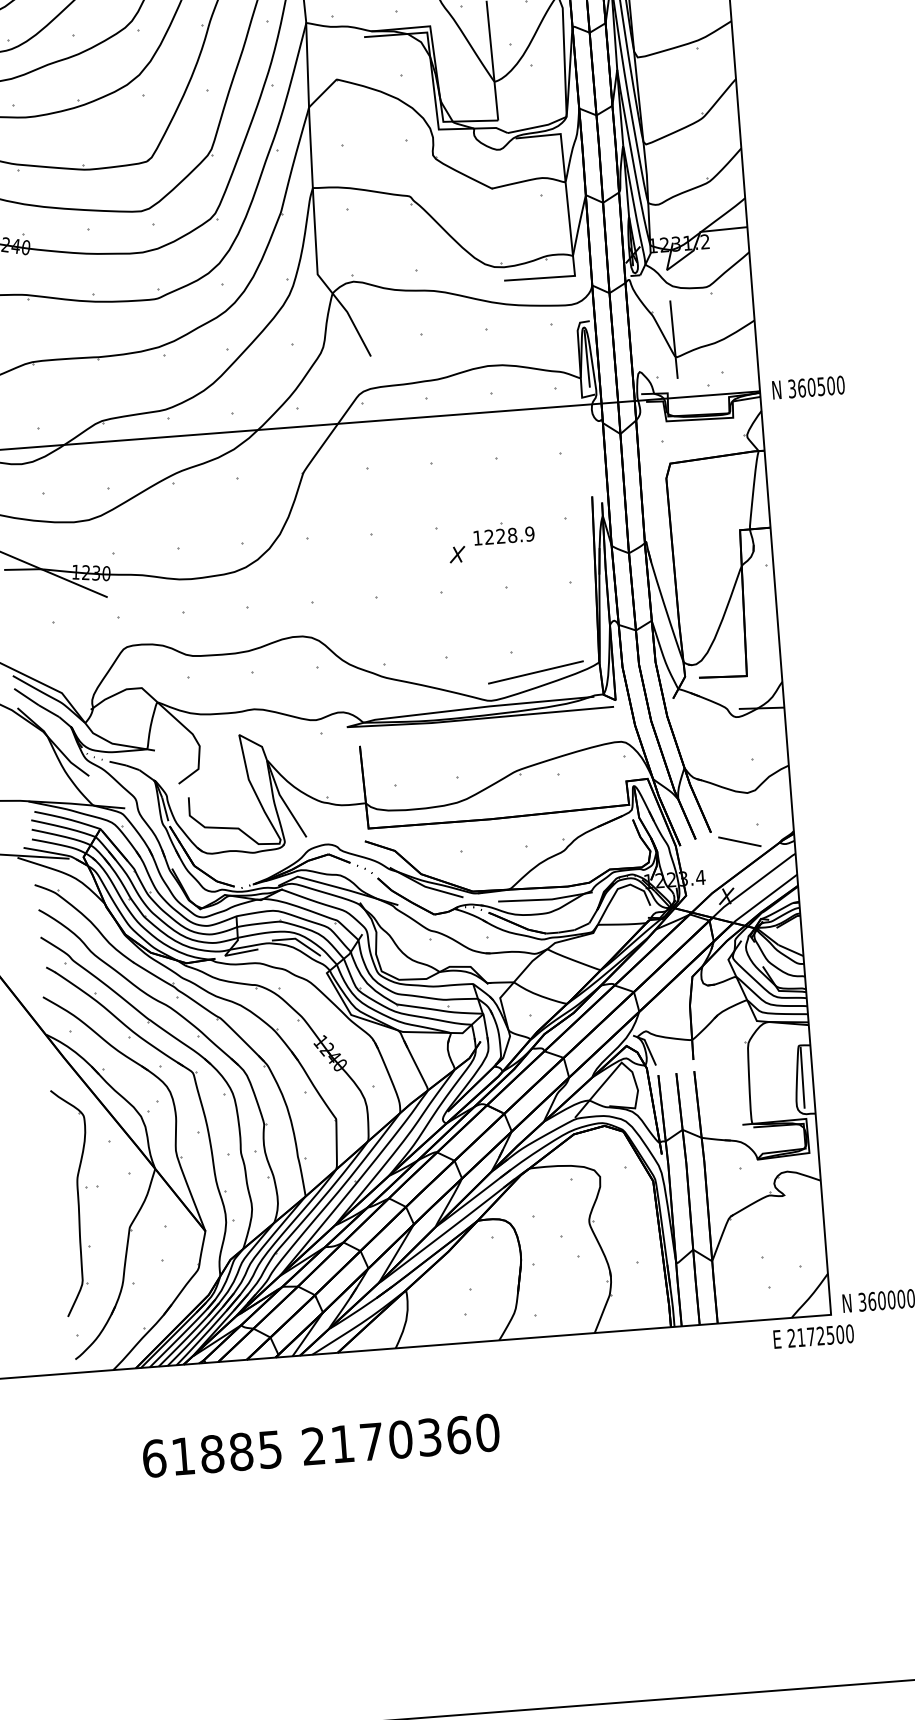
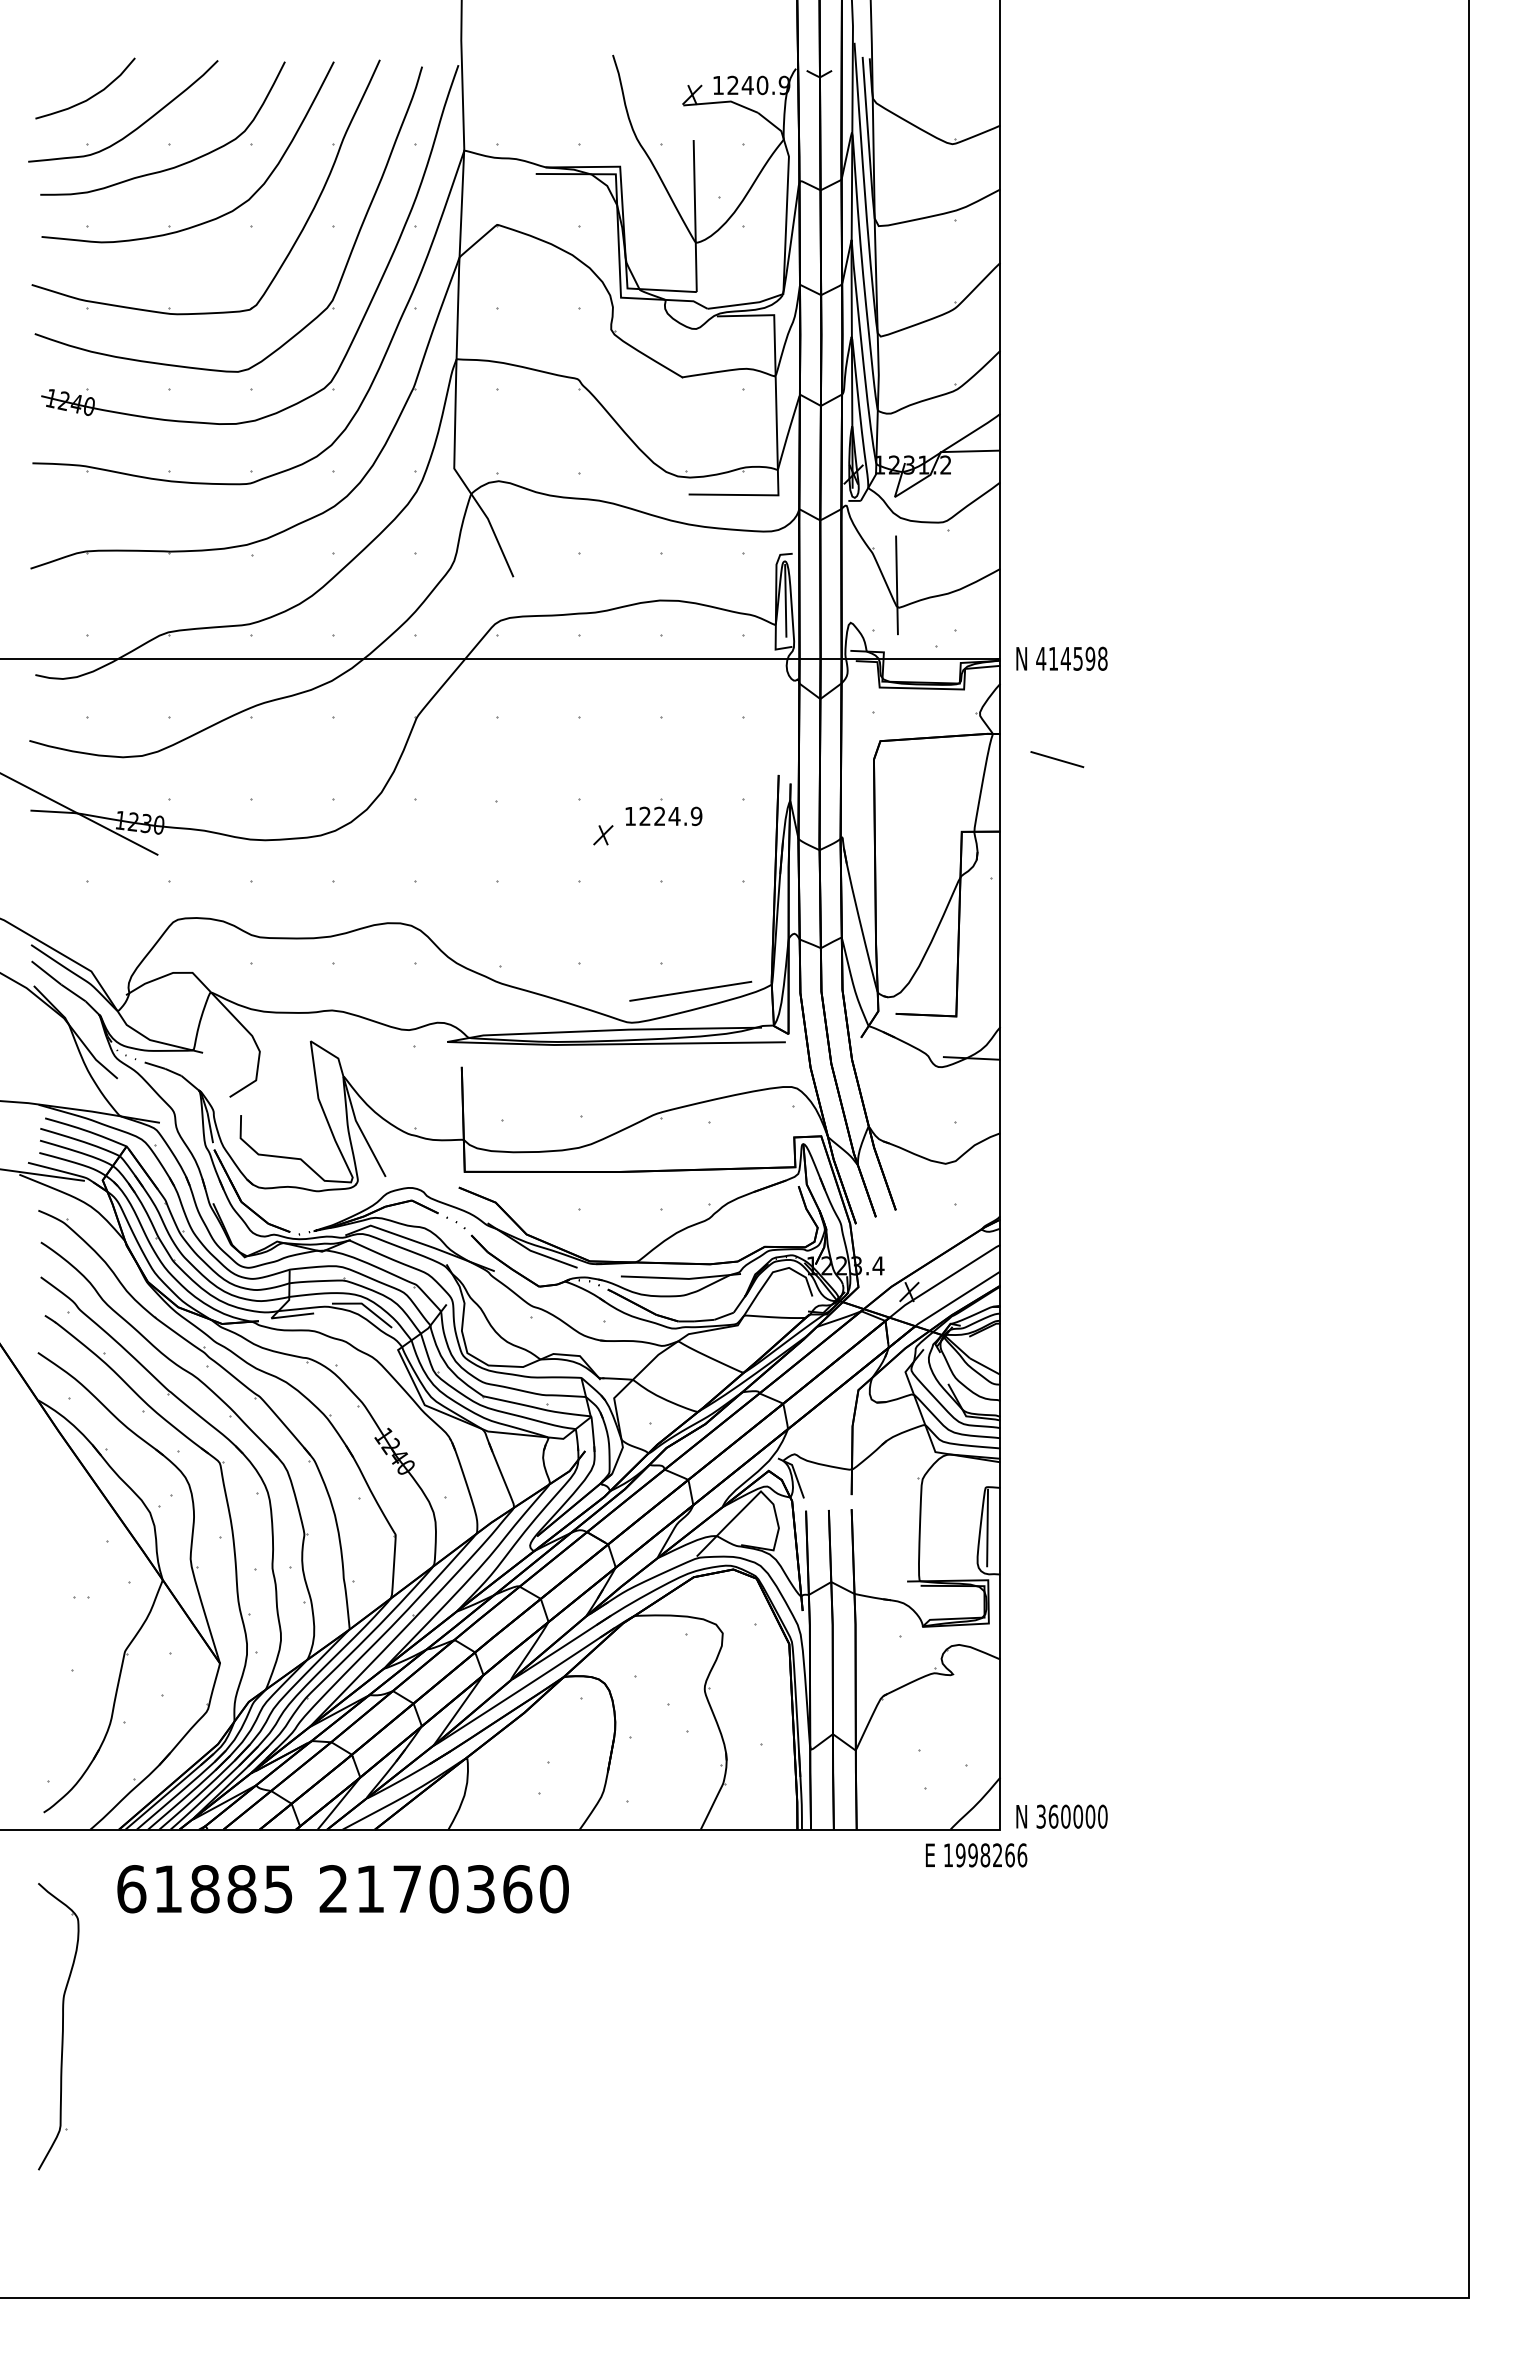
text: (816, 386) -> (1071, 658), 360500 -> 414598
text: (512, 535) -> (674, 816), 1228.9 -> 1224.9
line: (739, 841) -> (1057, 759), moved
part: (75, 1202) -> (58, 2026), moved
text: (820, 1336) -> (985, 1855), 2172500 -> 1998266
text: (320, 1446) -> (342, 1889), moved

